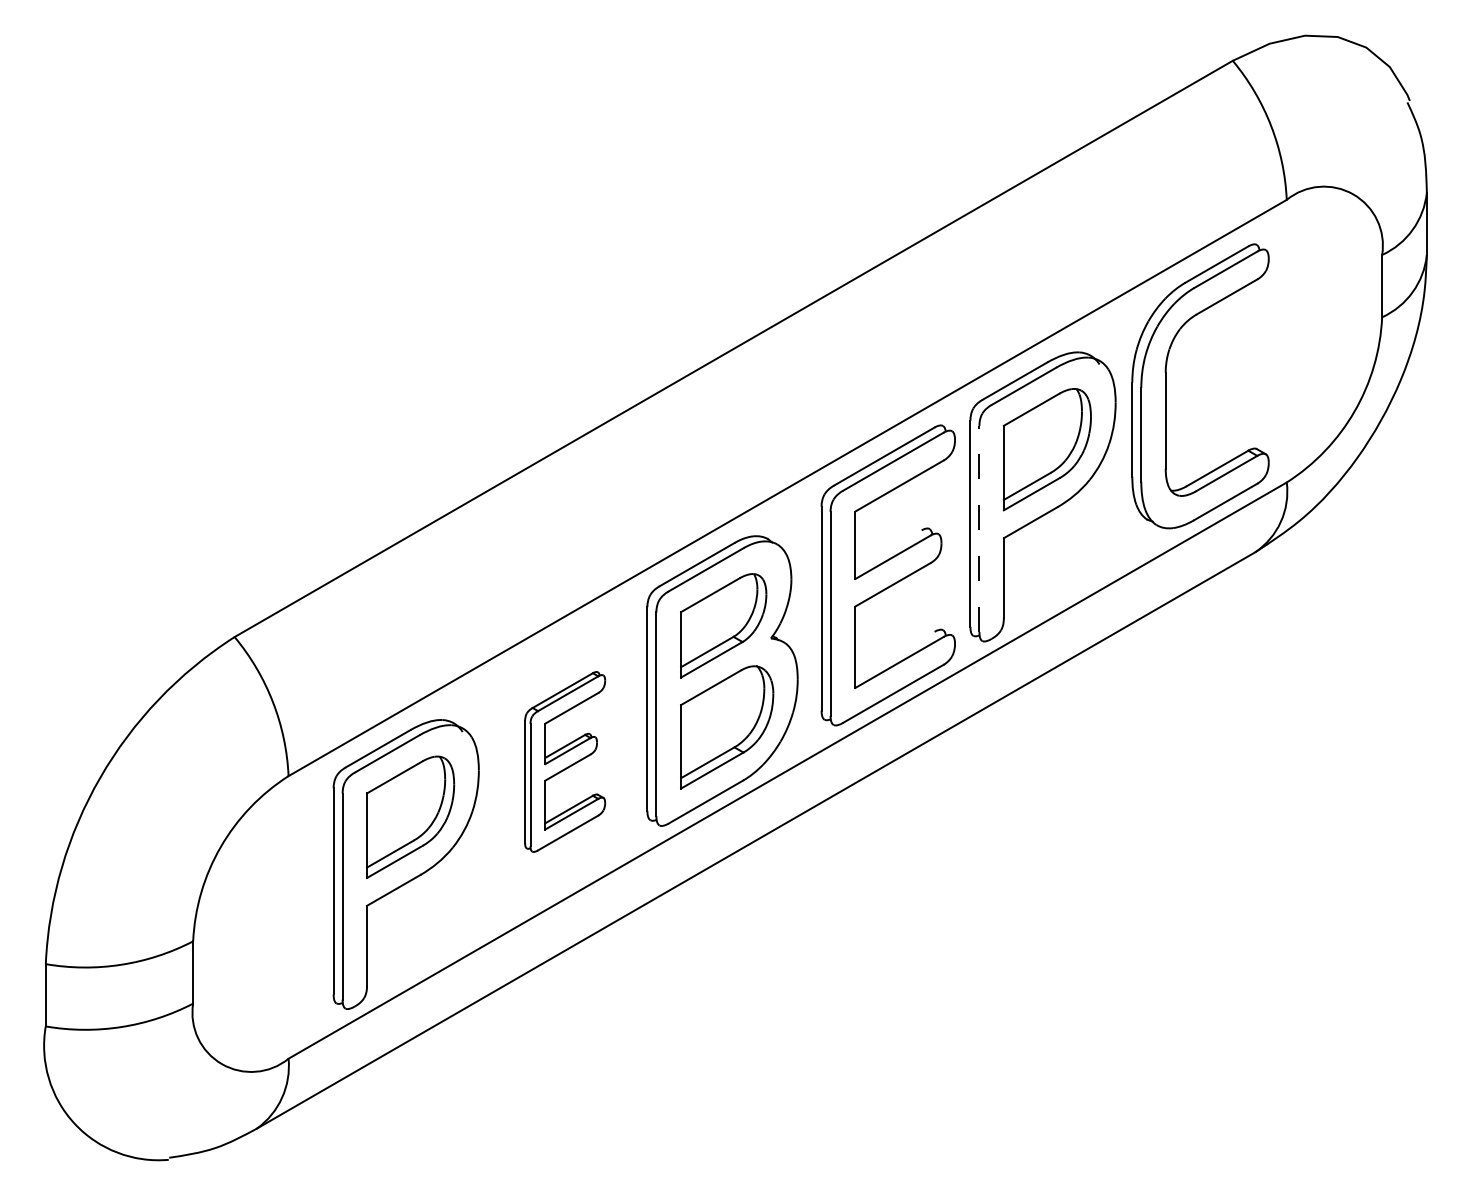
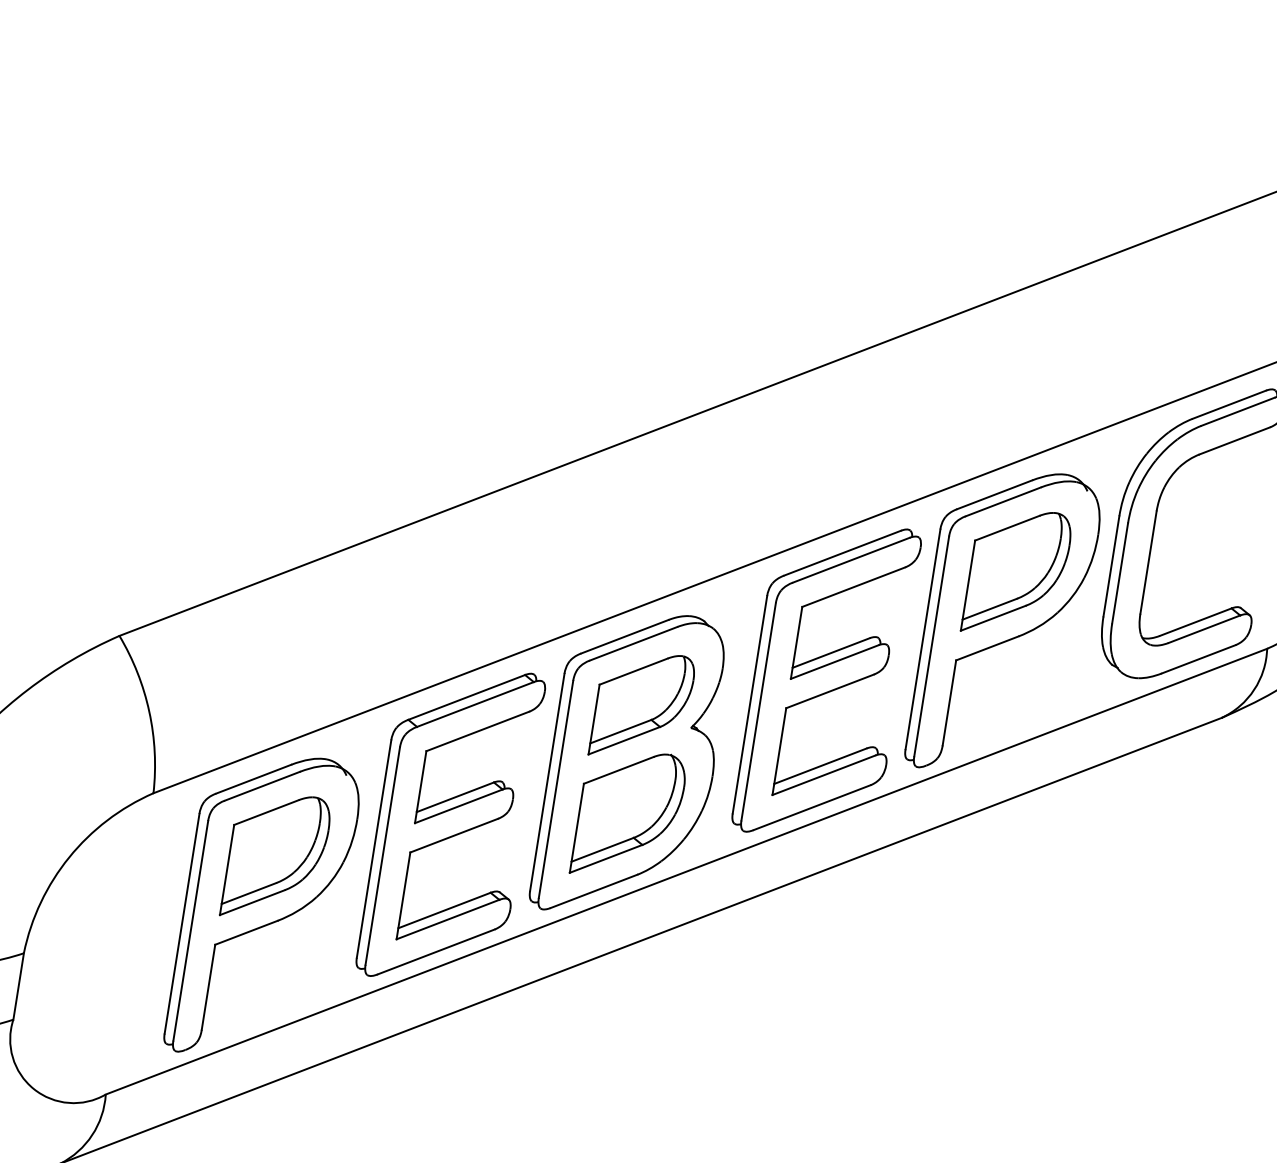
line: (979, 528) -> (931, 645), dashed -> solid
line: (888, 549) -> (831, 652), added
line: (894, 654) -> (819, 765), added
part: (564, 761) -> (450, 824), size x1.67

